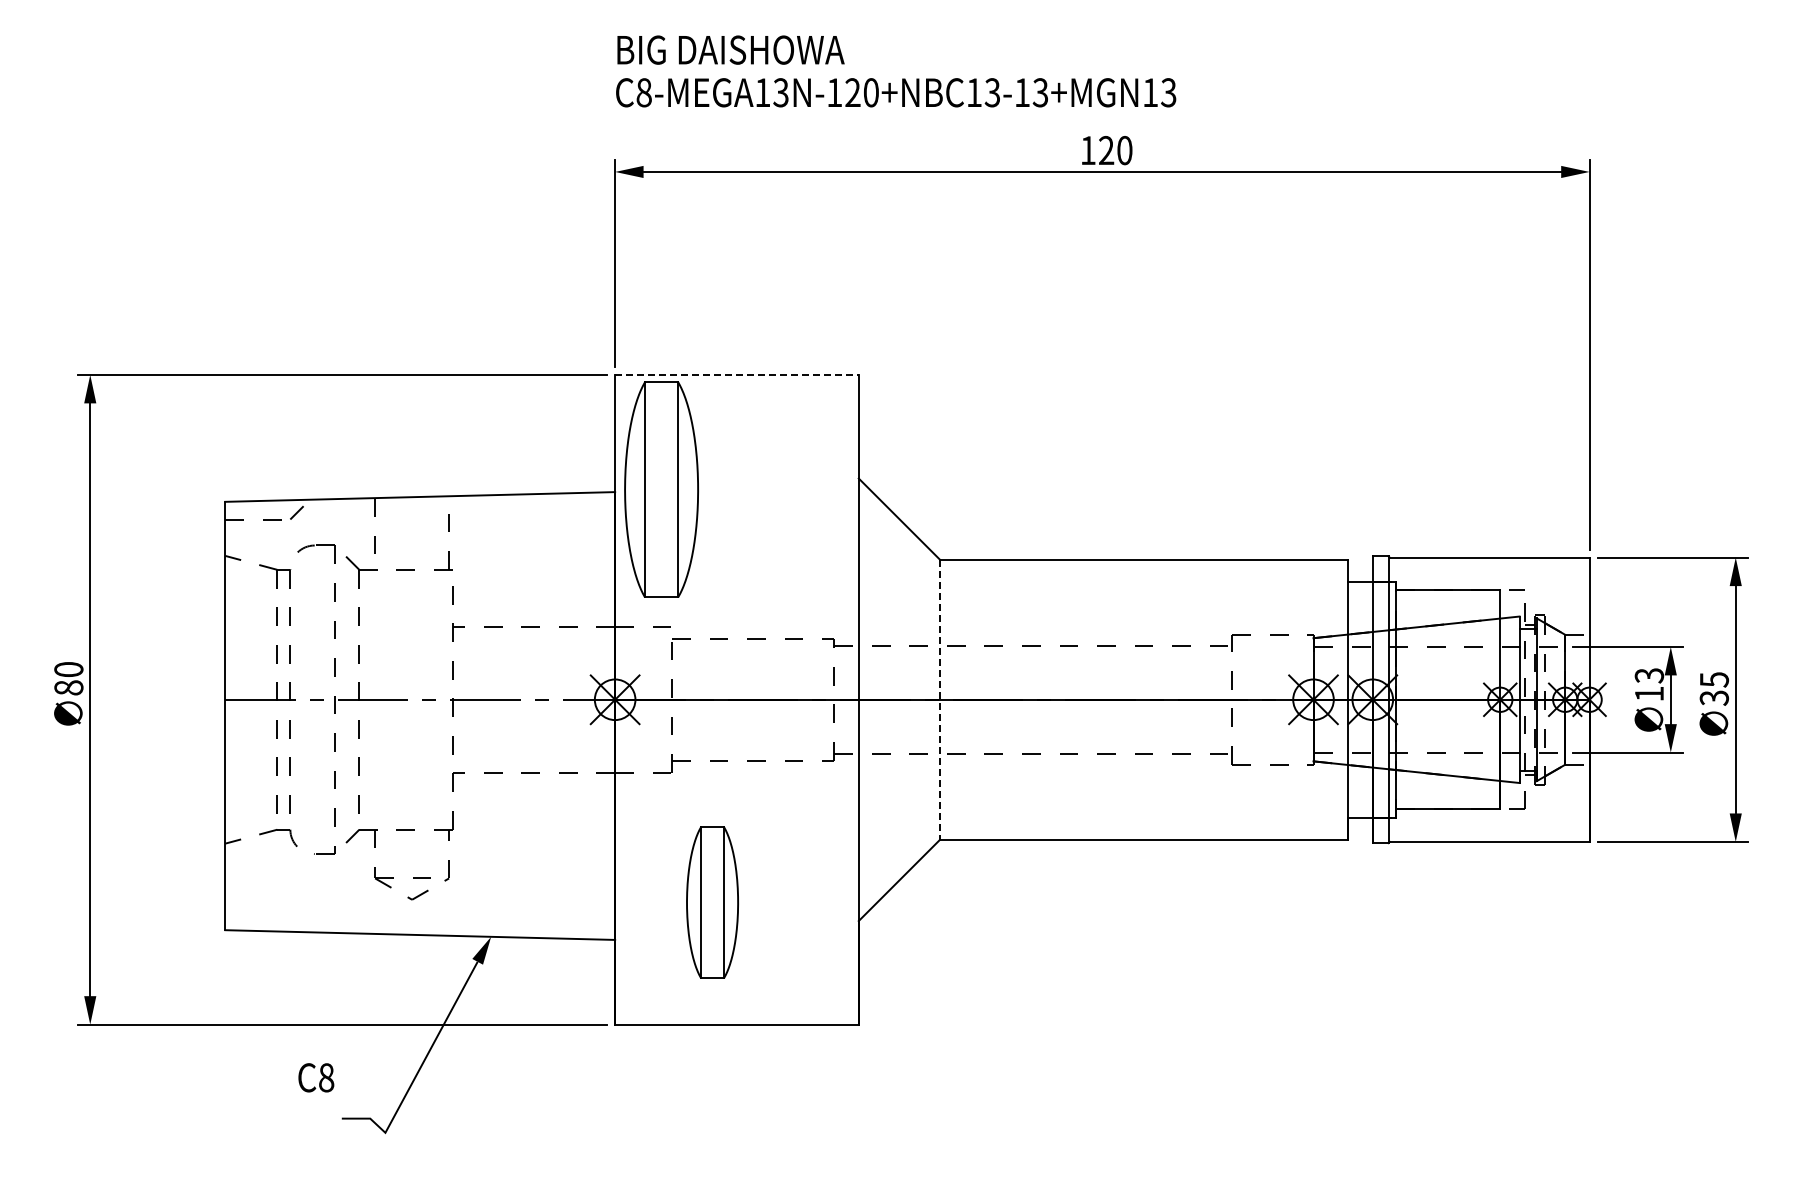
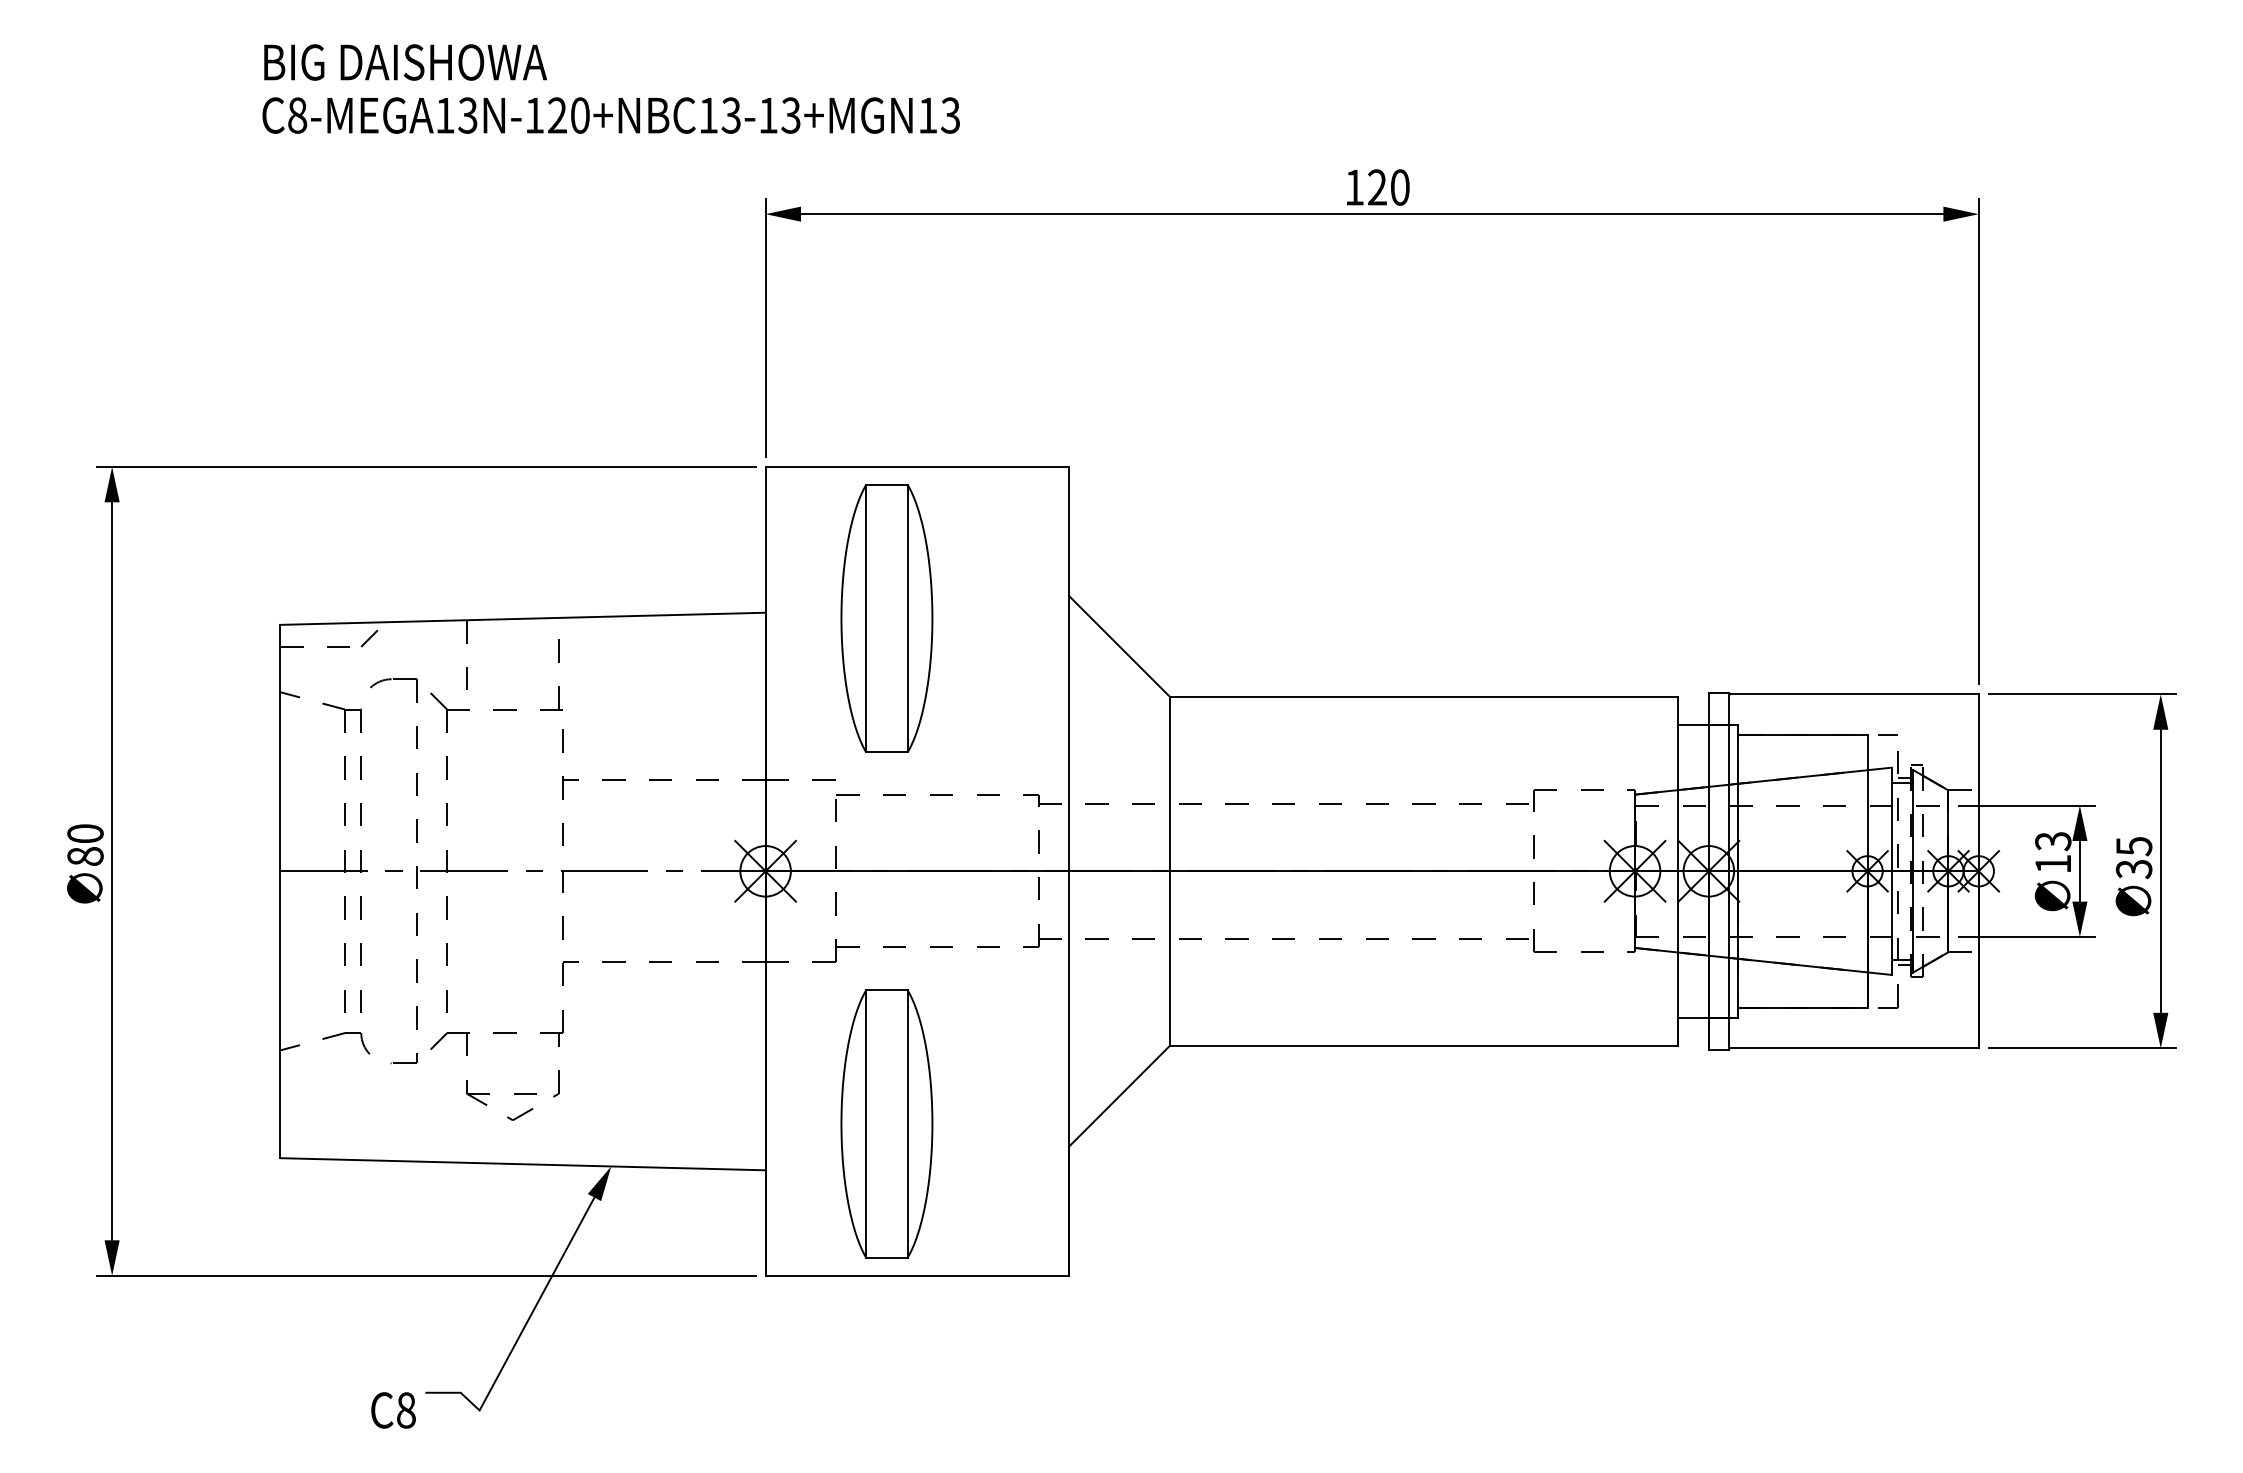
text: (896, 71) -> (611, 89), moved
line: (736, 374) -> (916, 466), dashed -> solid
part: (661, 489) -> (886, 618), moved
line: (939, 700) -> (1169, 872), dashed -> solid
part: (712, 902) -> (886, 1123), size x1.43
text: (316, 1077) -> (393, 1410), moved

